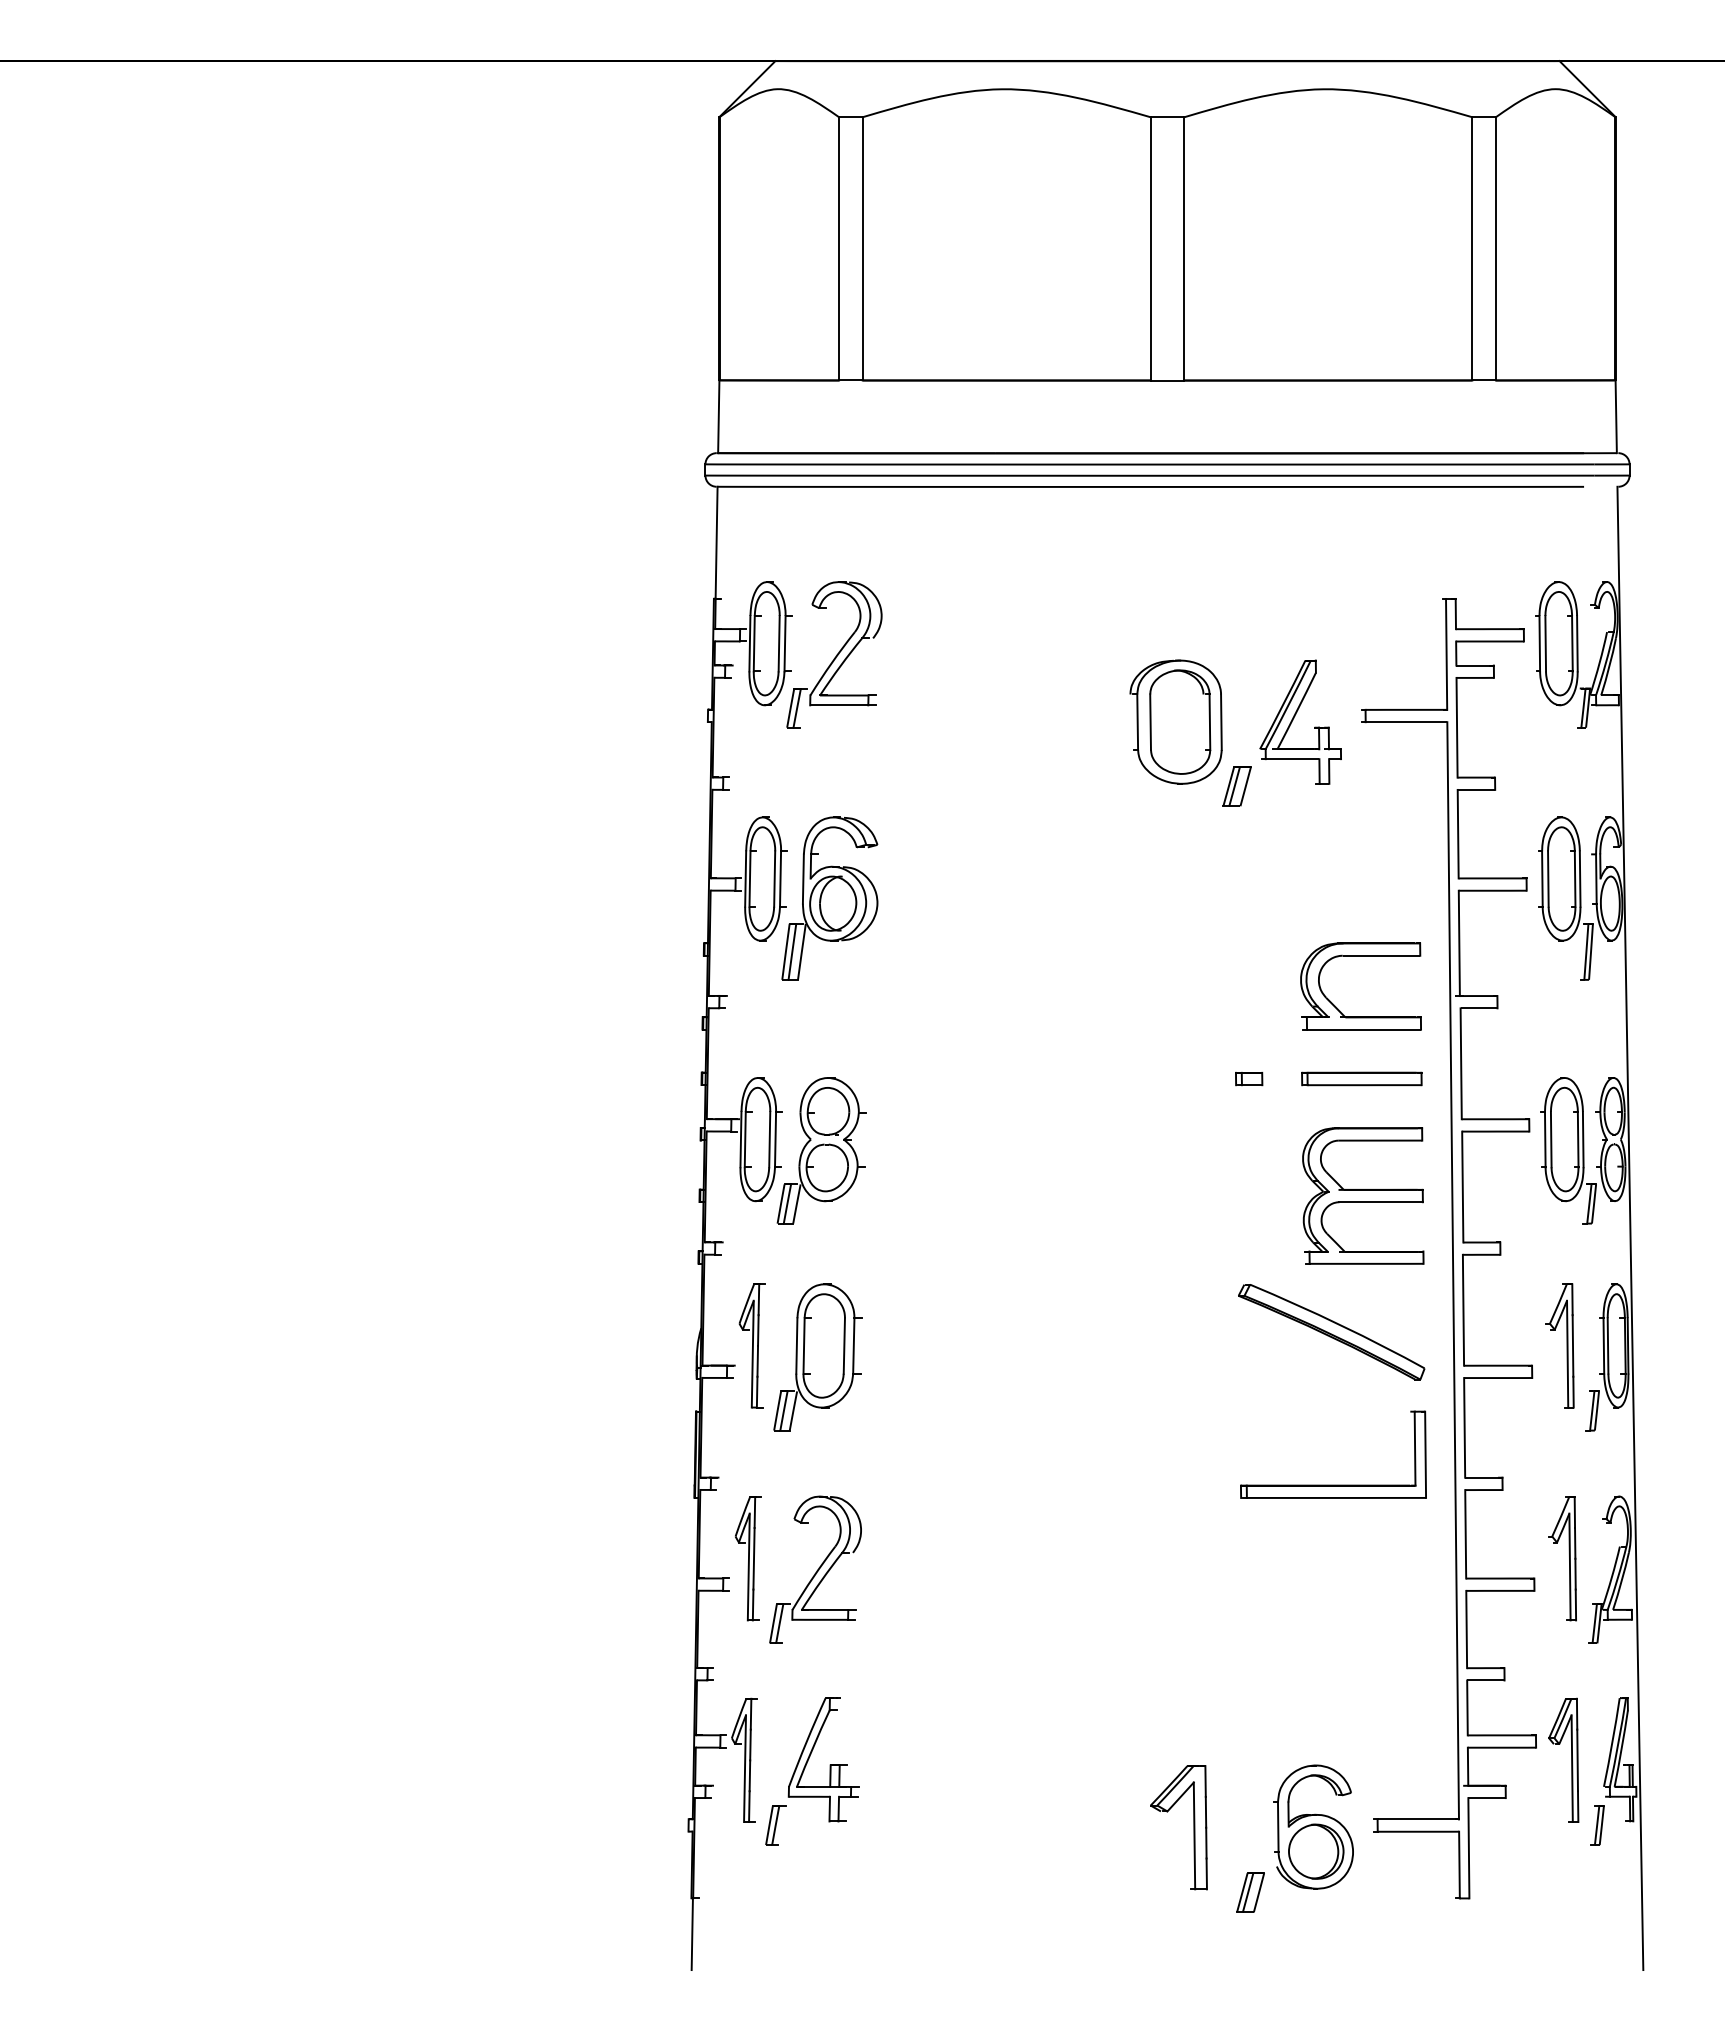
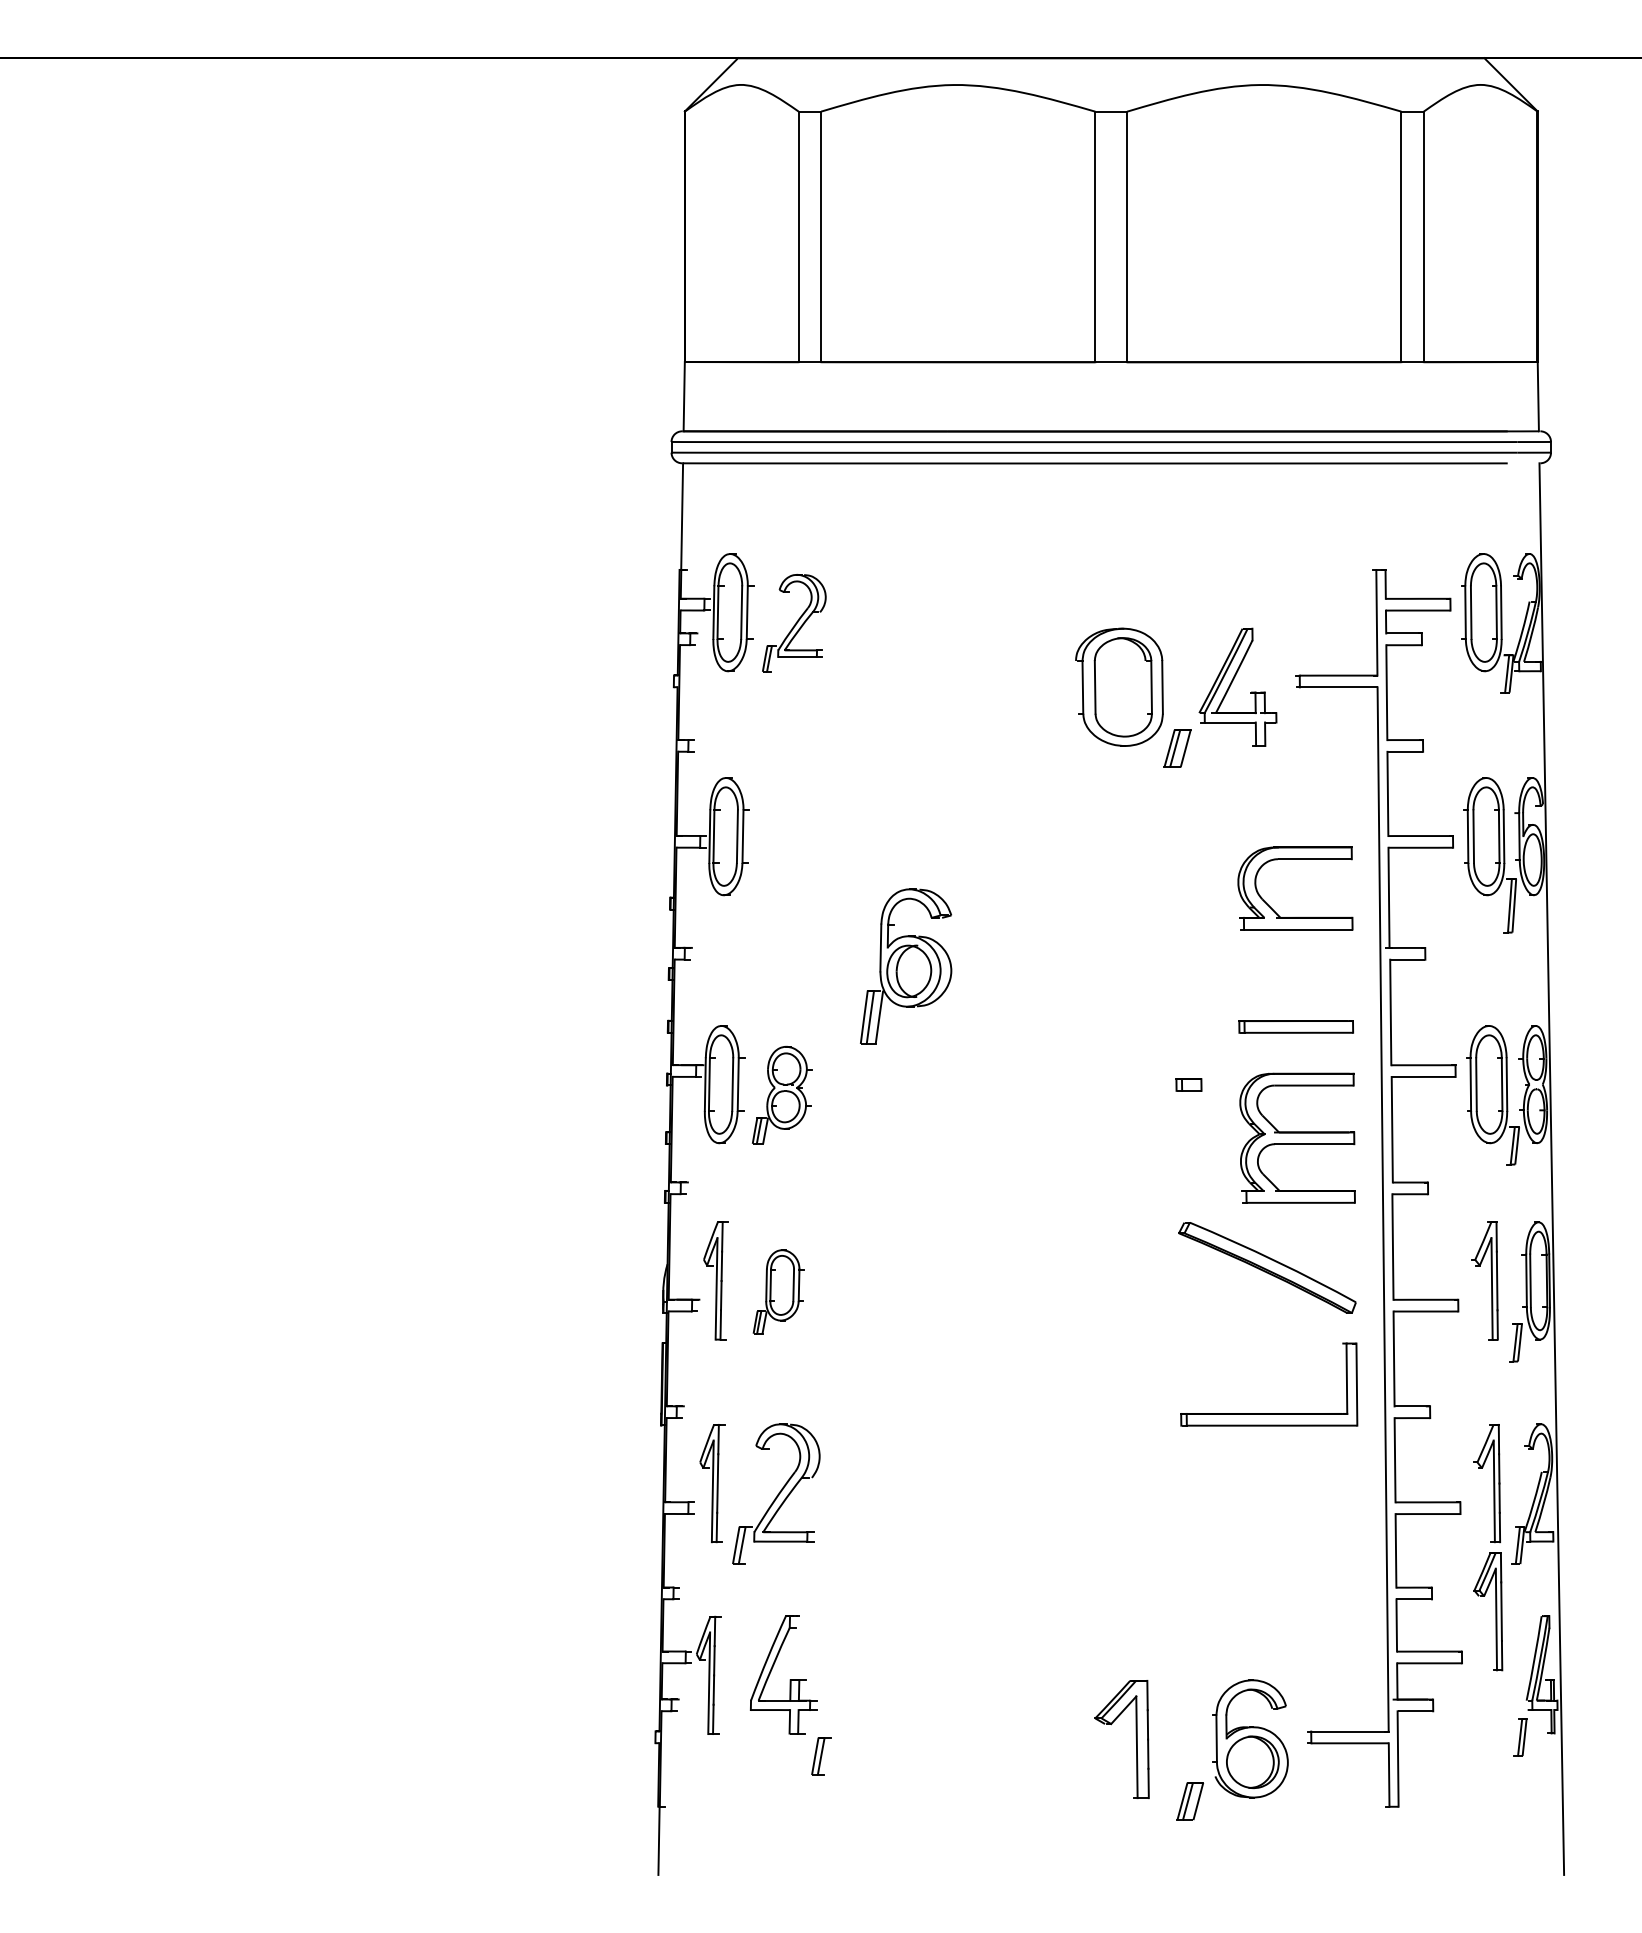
part: (834, 654) -> (794, 622), size x0.7
part: (829, 898) -> (905, 966), moved
part: (1360, 956) -> (1294, 859), moved
part: (1249, 1079) -> (1189, 1085), moved
part: (821, 1150) -> (781, 1094), size x0.7
part: (817, 1357) -> (778, 1291), size x0.6
part: (1571, 1759) -> (1495, 1610), moved
part: (775, 1825) -> (821, 1756), moved

